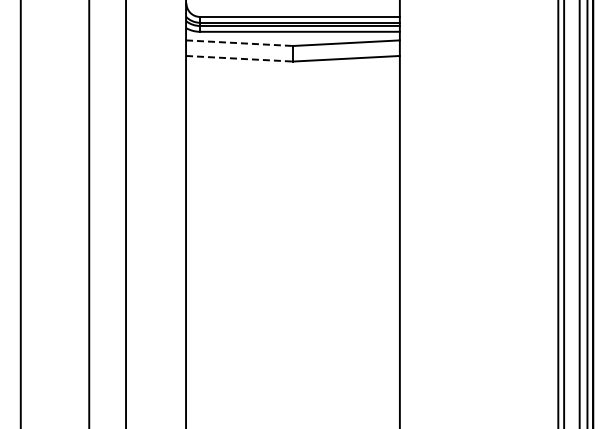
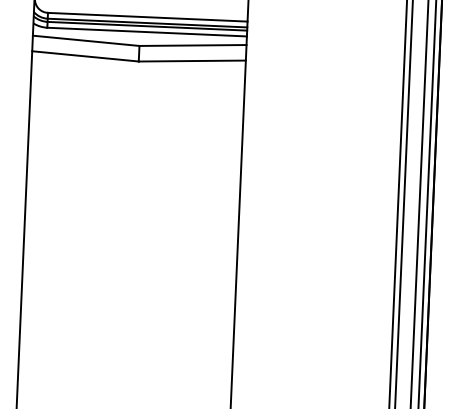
line: (239, 43) -> (86, 41), dashed -> solid
line: (239, 58) -> (85, 56), dashed -> solid

